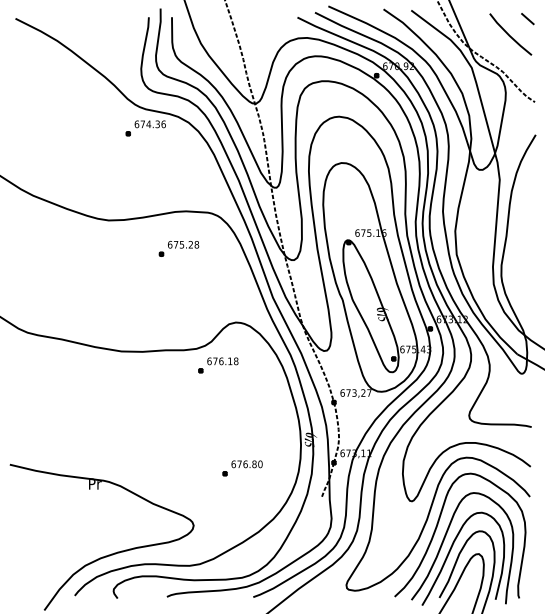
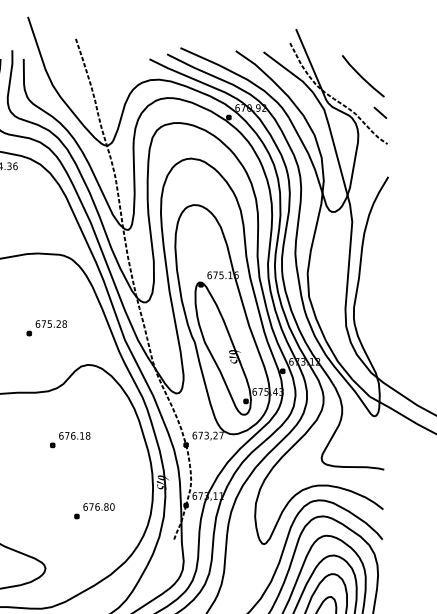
line: (527, 19) -> (380, 113), moved
part: (178, 248) -> (46, 327), moved
part: (218, 365) -> (70, 440), moved

